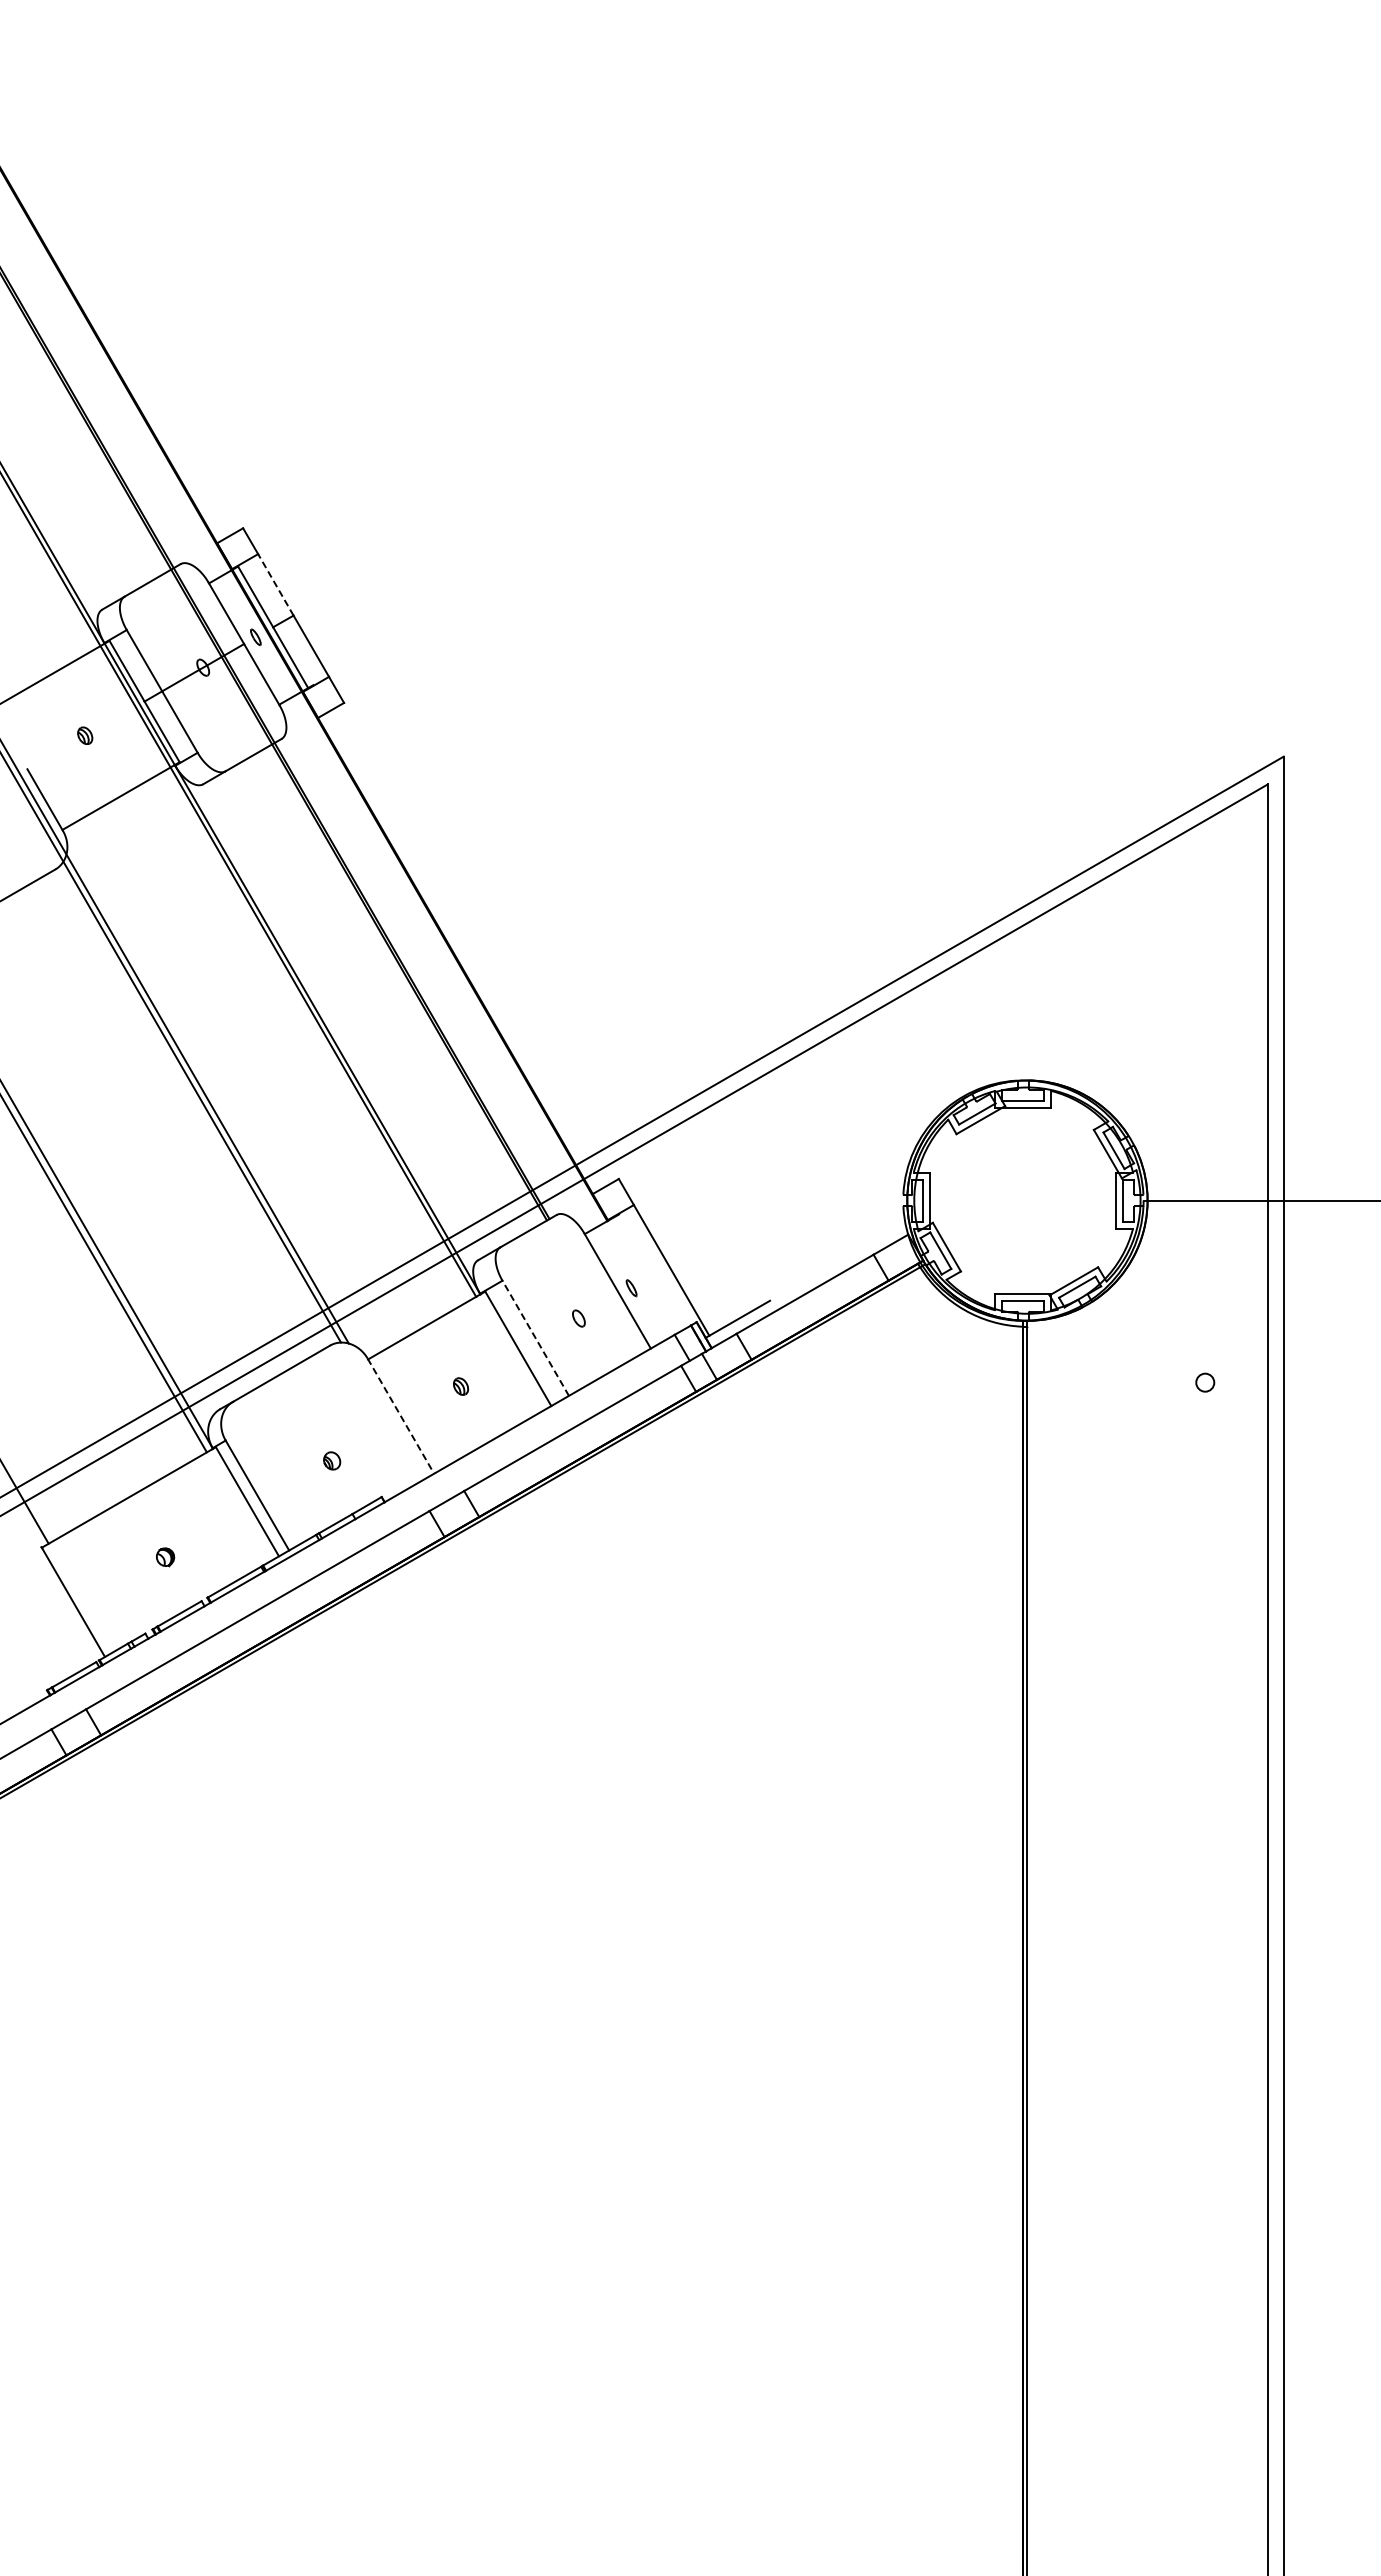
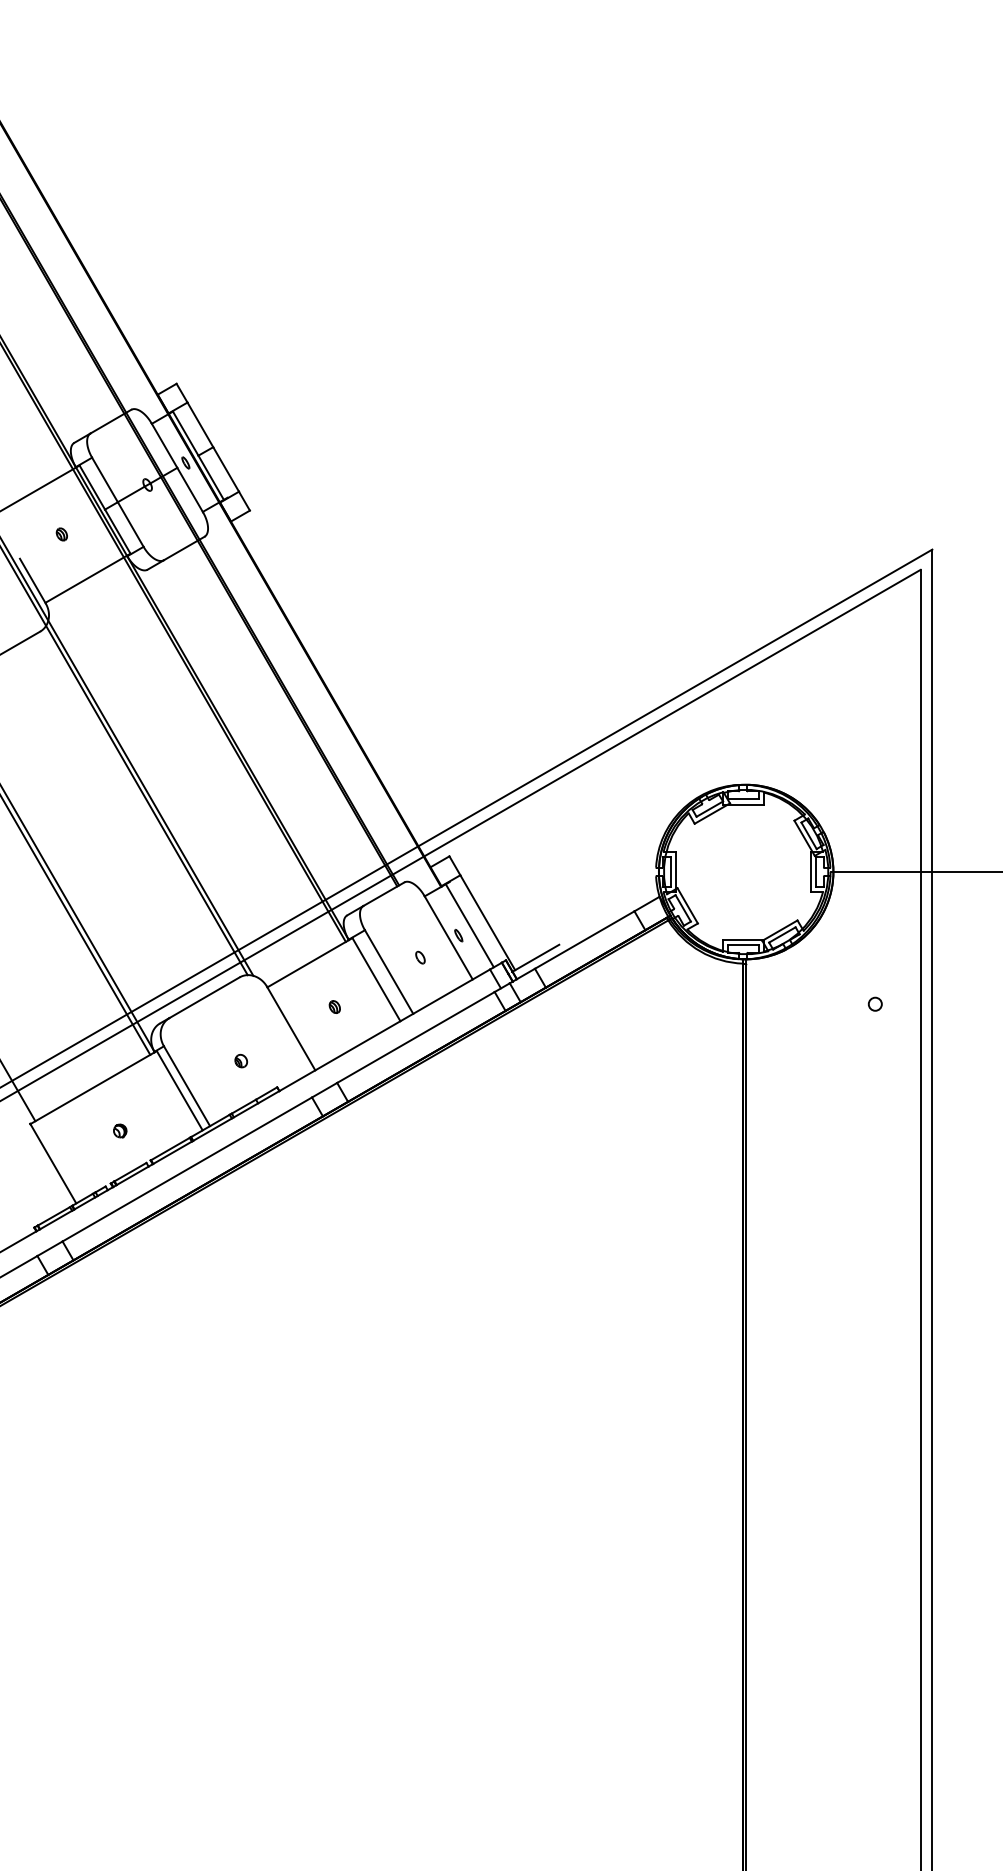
line: (275, 584) -> (200, 424), dashed -> solid
line: (646, 1274) -> (469, 925), added
line: (535, 1337) -> (388, 971), dashed -> solid
line: (401, 1416) -> (291, 1028), dashed -> solid

